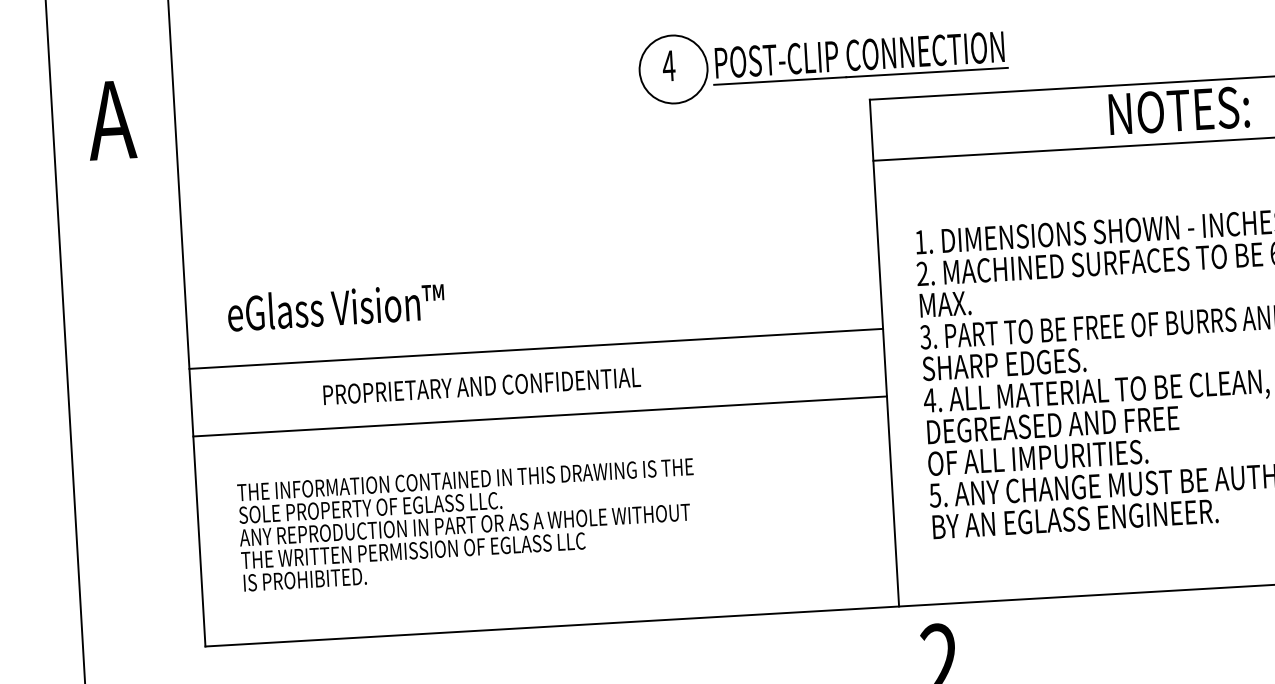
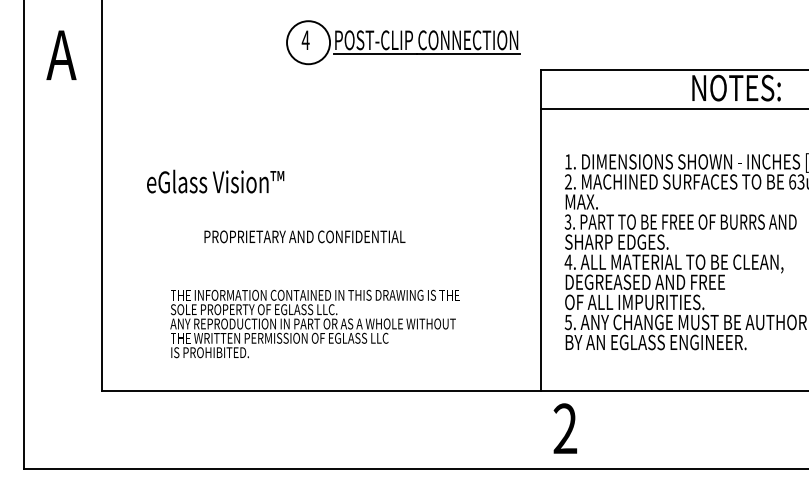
part: (823, 60) -> (403, 42), moved
text: (335, 307) -> (215, 181), moved
line: (536, 349) -> (321, 215), removed
text: (481, 385) -> (304, 236), moved
line: (540, 417) -> (321, 258), removed
text: (467, 524) -> (314, 323), moved

